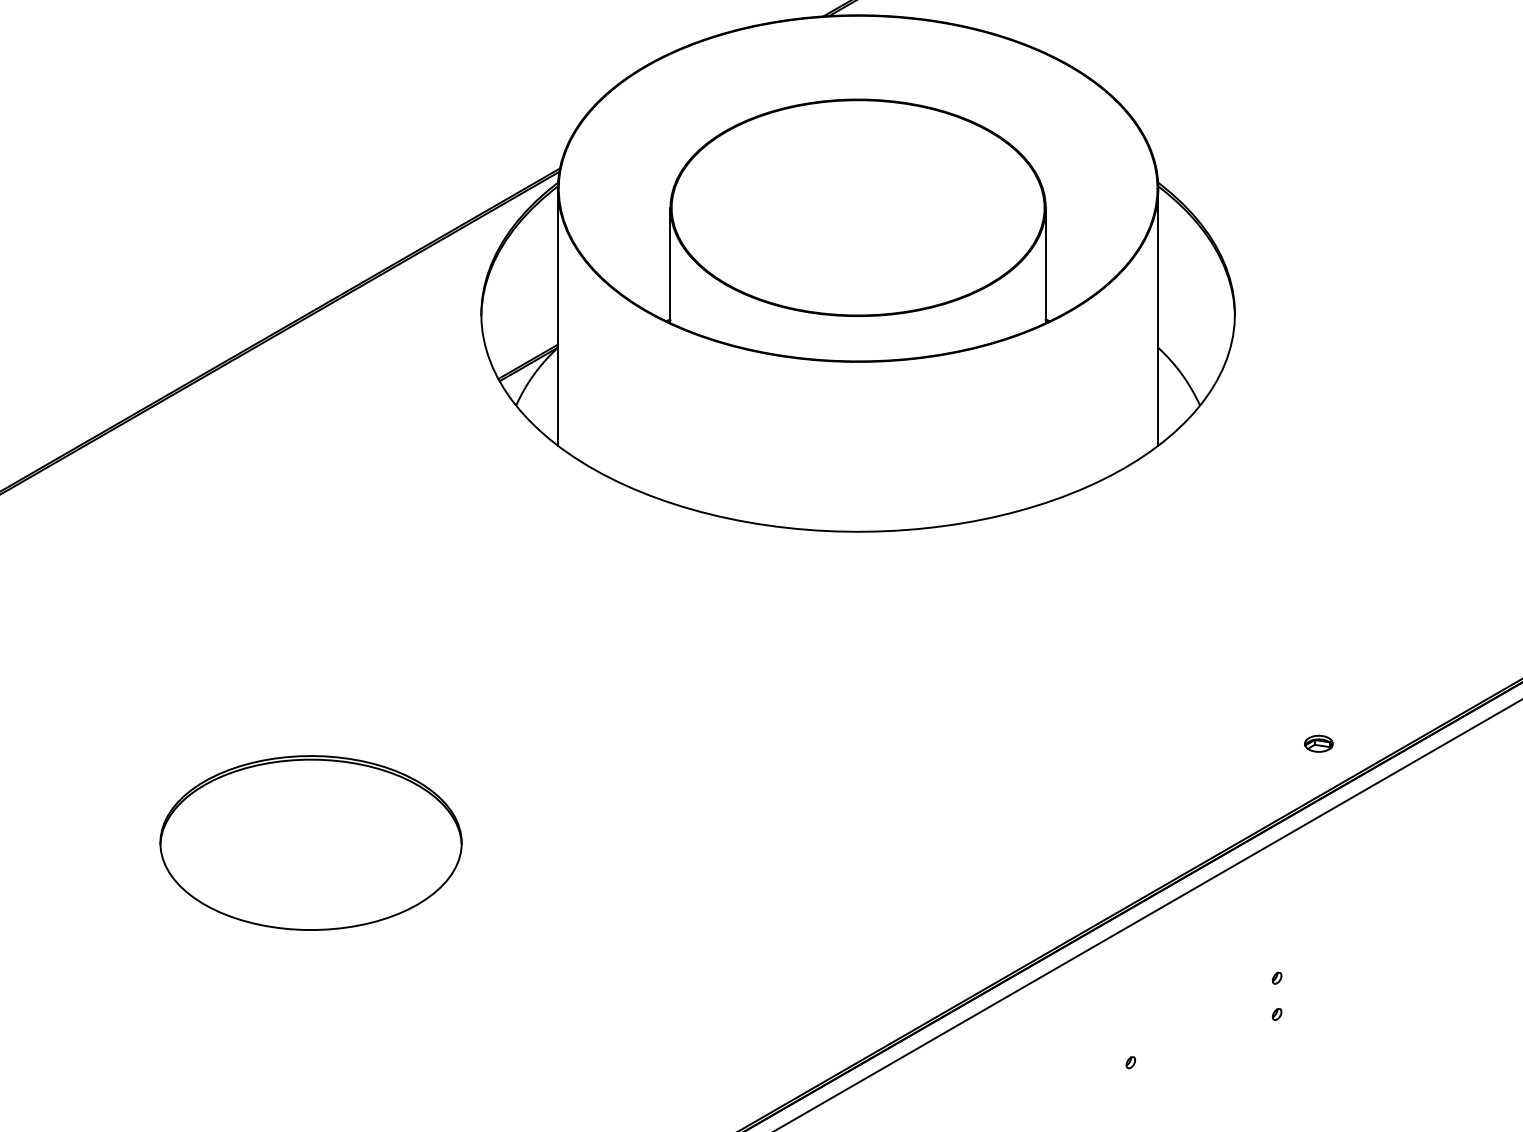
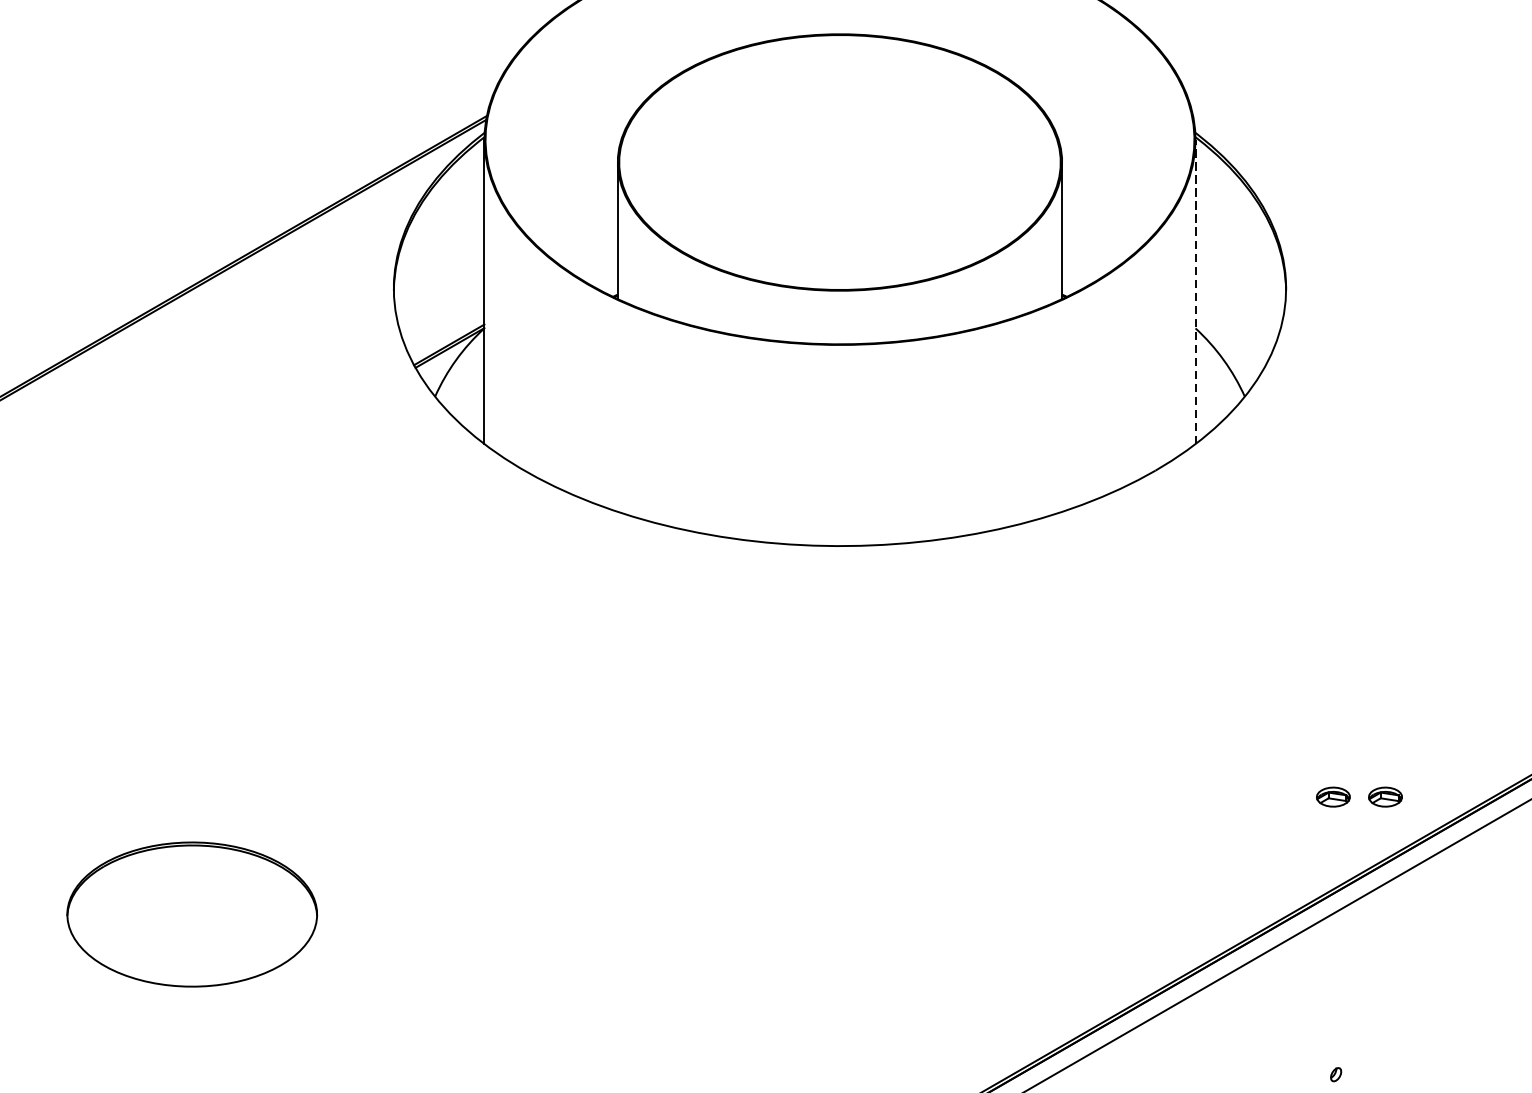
line: (1158, 317) -> (1195, 292), solid -> dashed
part: (1274, 743) -> (1332, 796), added
part: (310, 842) -> (191, 913), size x0.7

